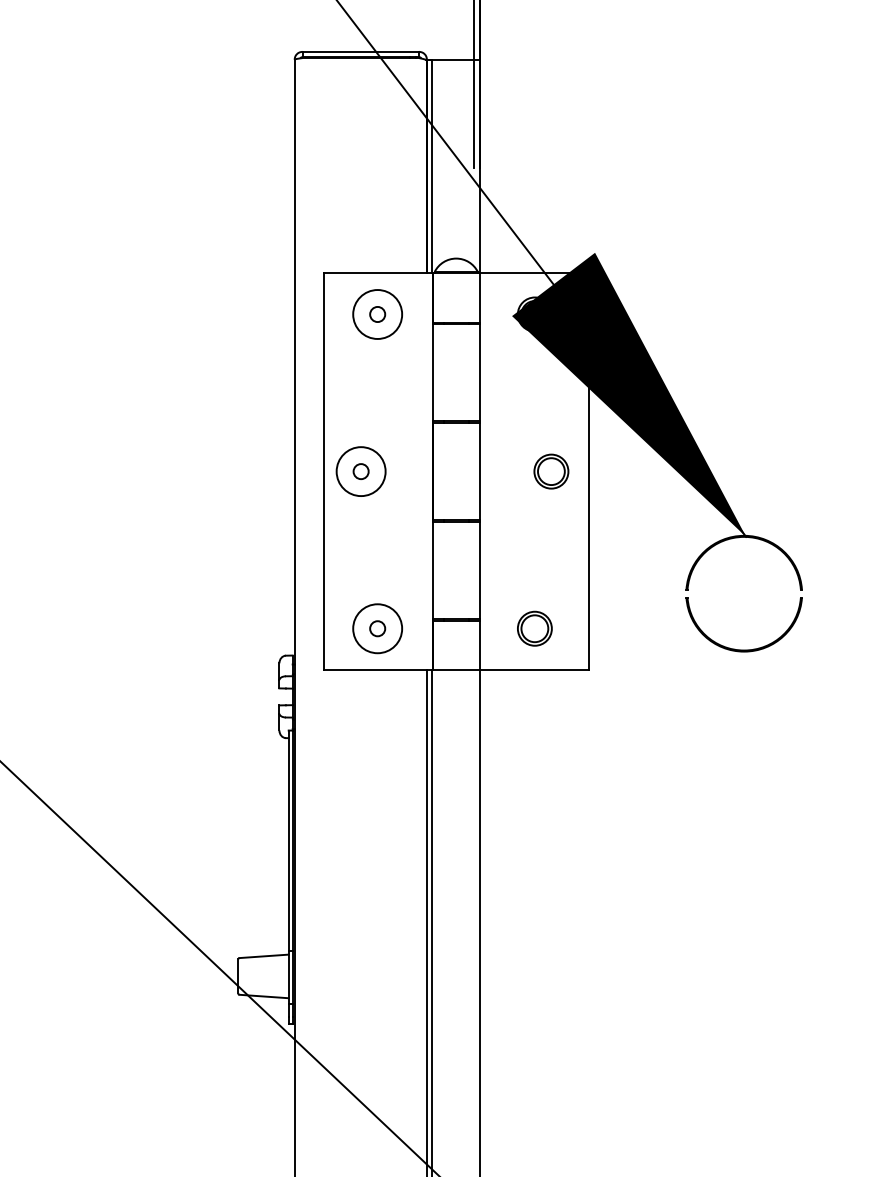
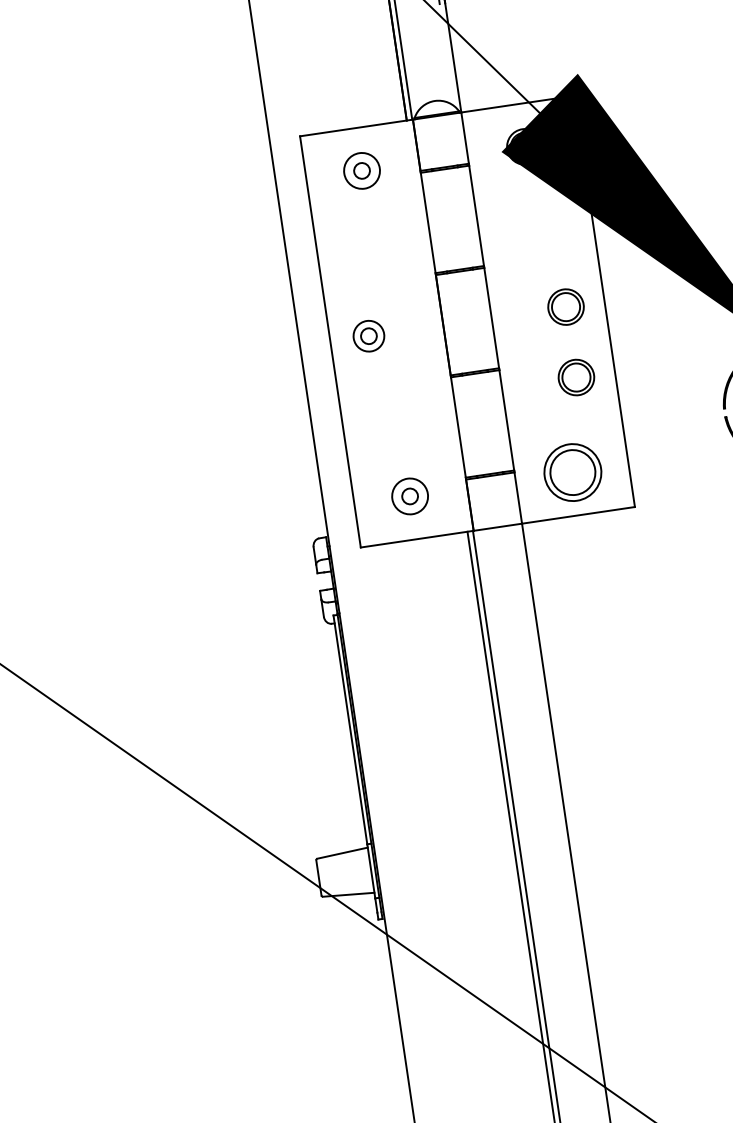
circle: (377, 314) -> (361, 170), size x0.7
circle: (360, 471) -> (368, 336), size x0.6
part: (551, 539) -> (576, 377), added
circle: (377, 628) -> (409, 496), size x0.7
part: (534, 628) -> (572, 472), size x1.6

